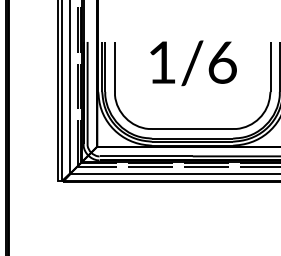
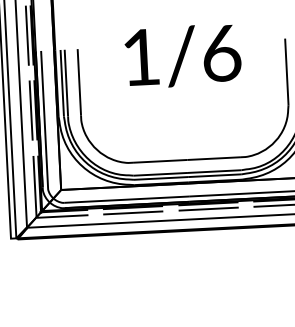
text: (193, 63) -> (183, 56), moved

